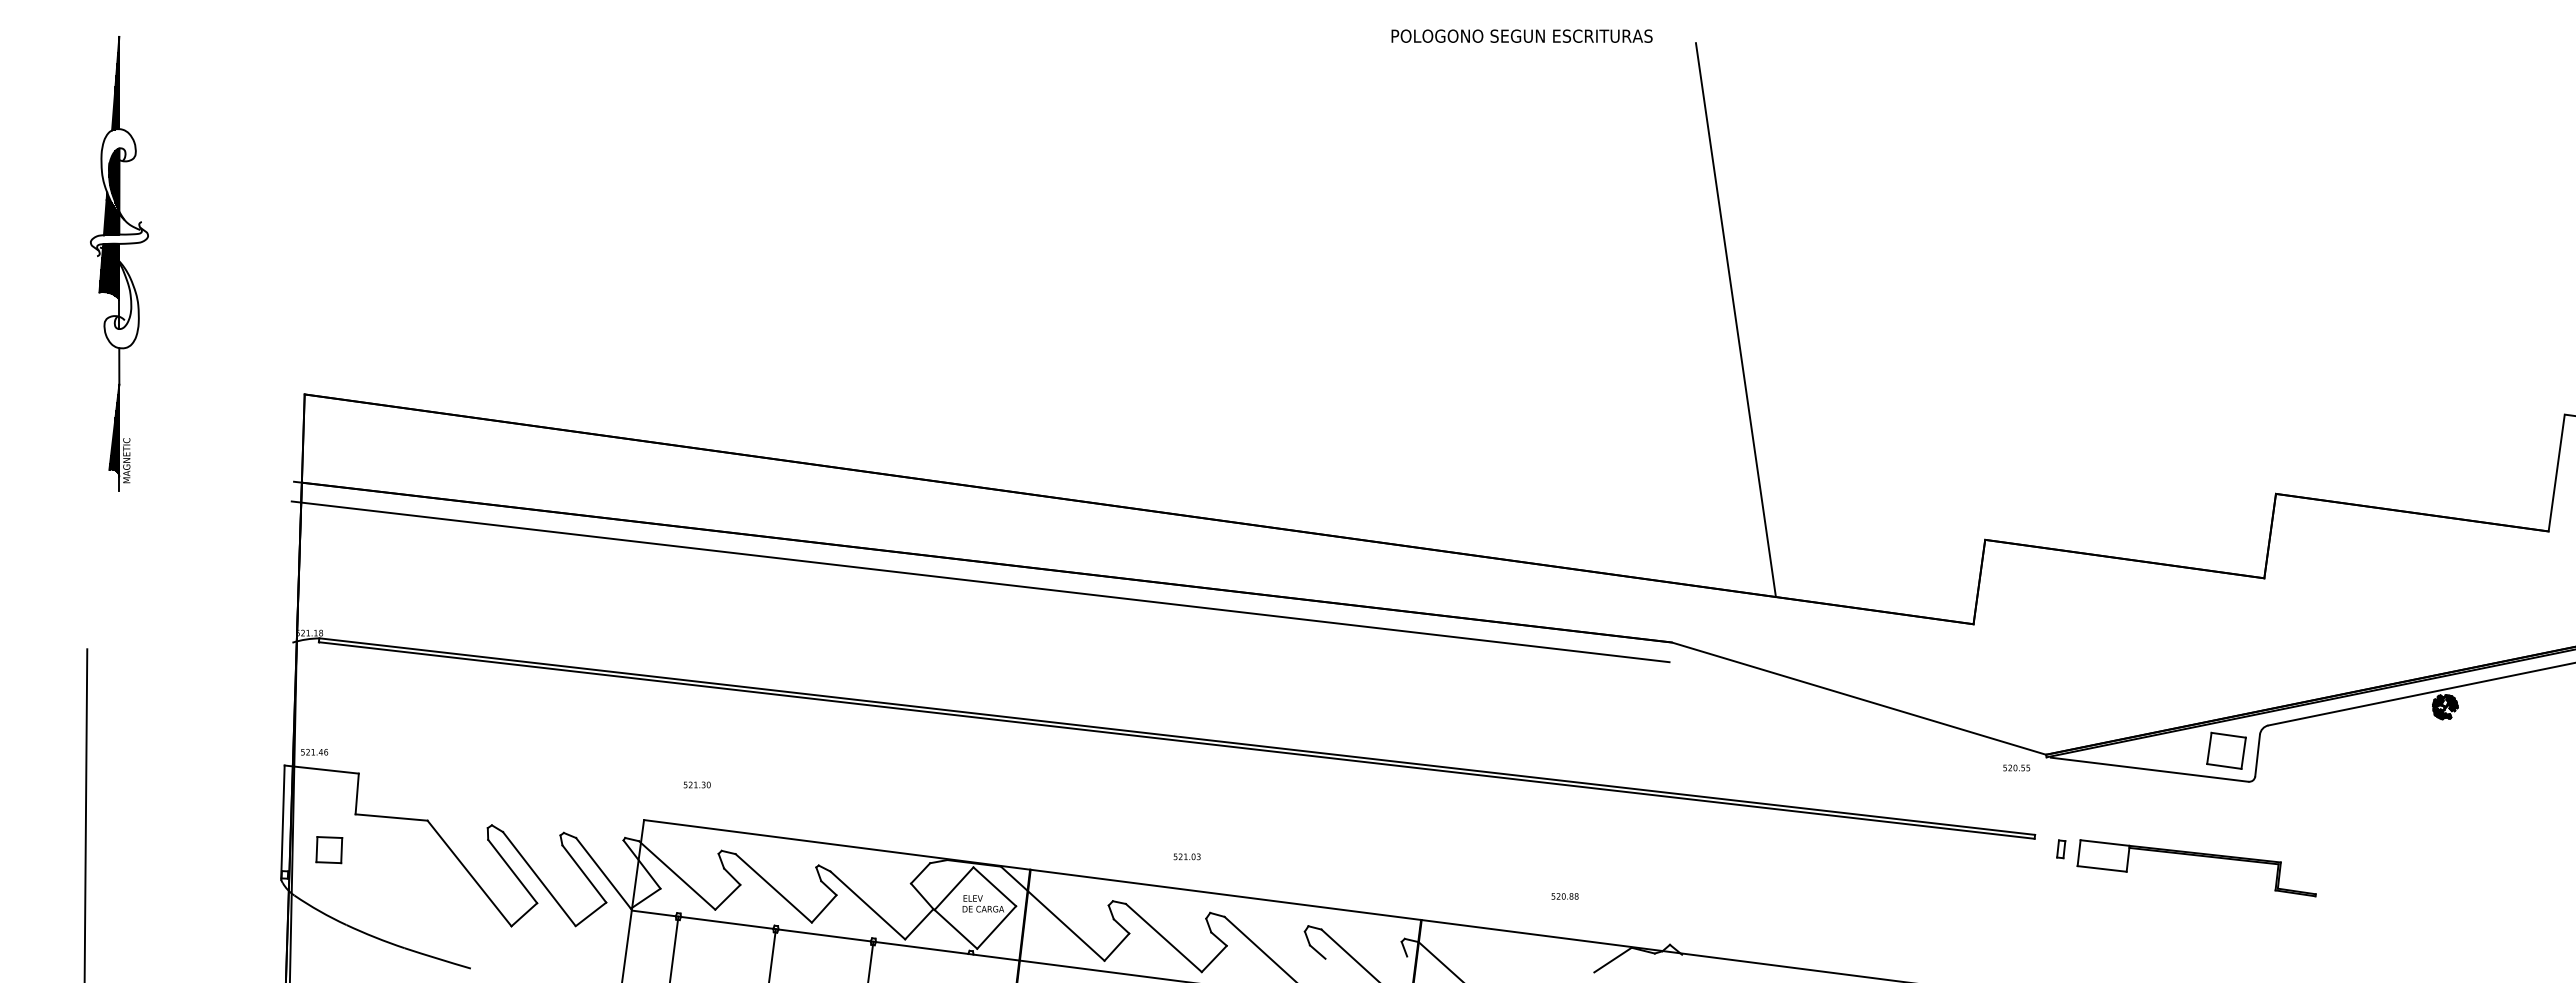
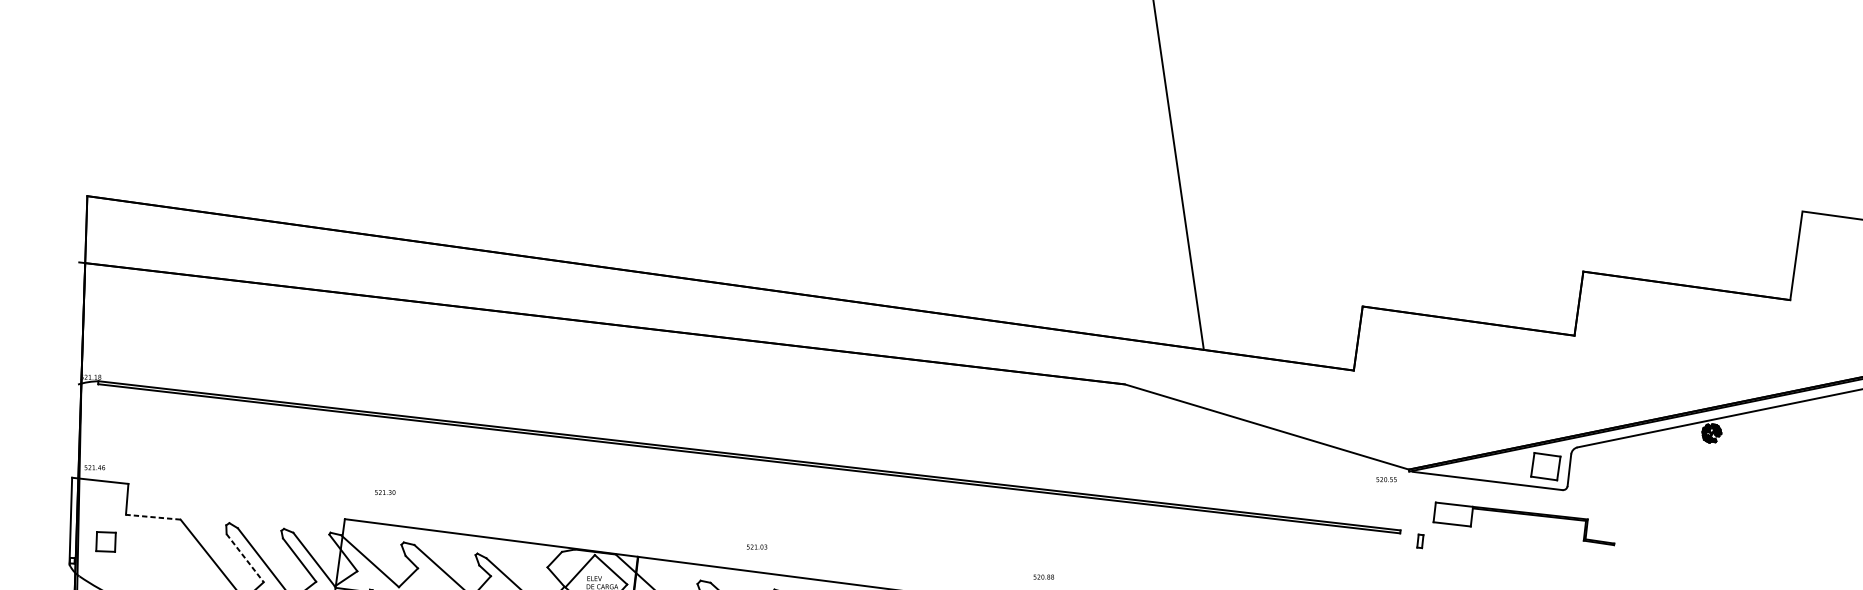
line: (980, 581) -> (600, 338), removed
line: (391, 817) -> (153, 517), solid -> dashed
part: (2196, 856) -> (1523, 514), moved
line: (513, 871) -> (245, 558), solid -> dashed

